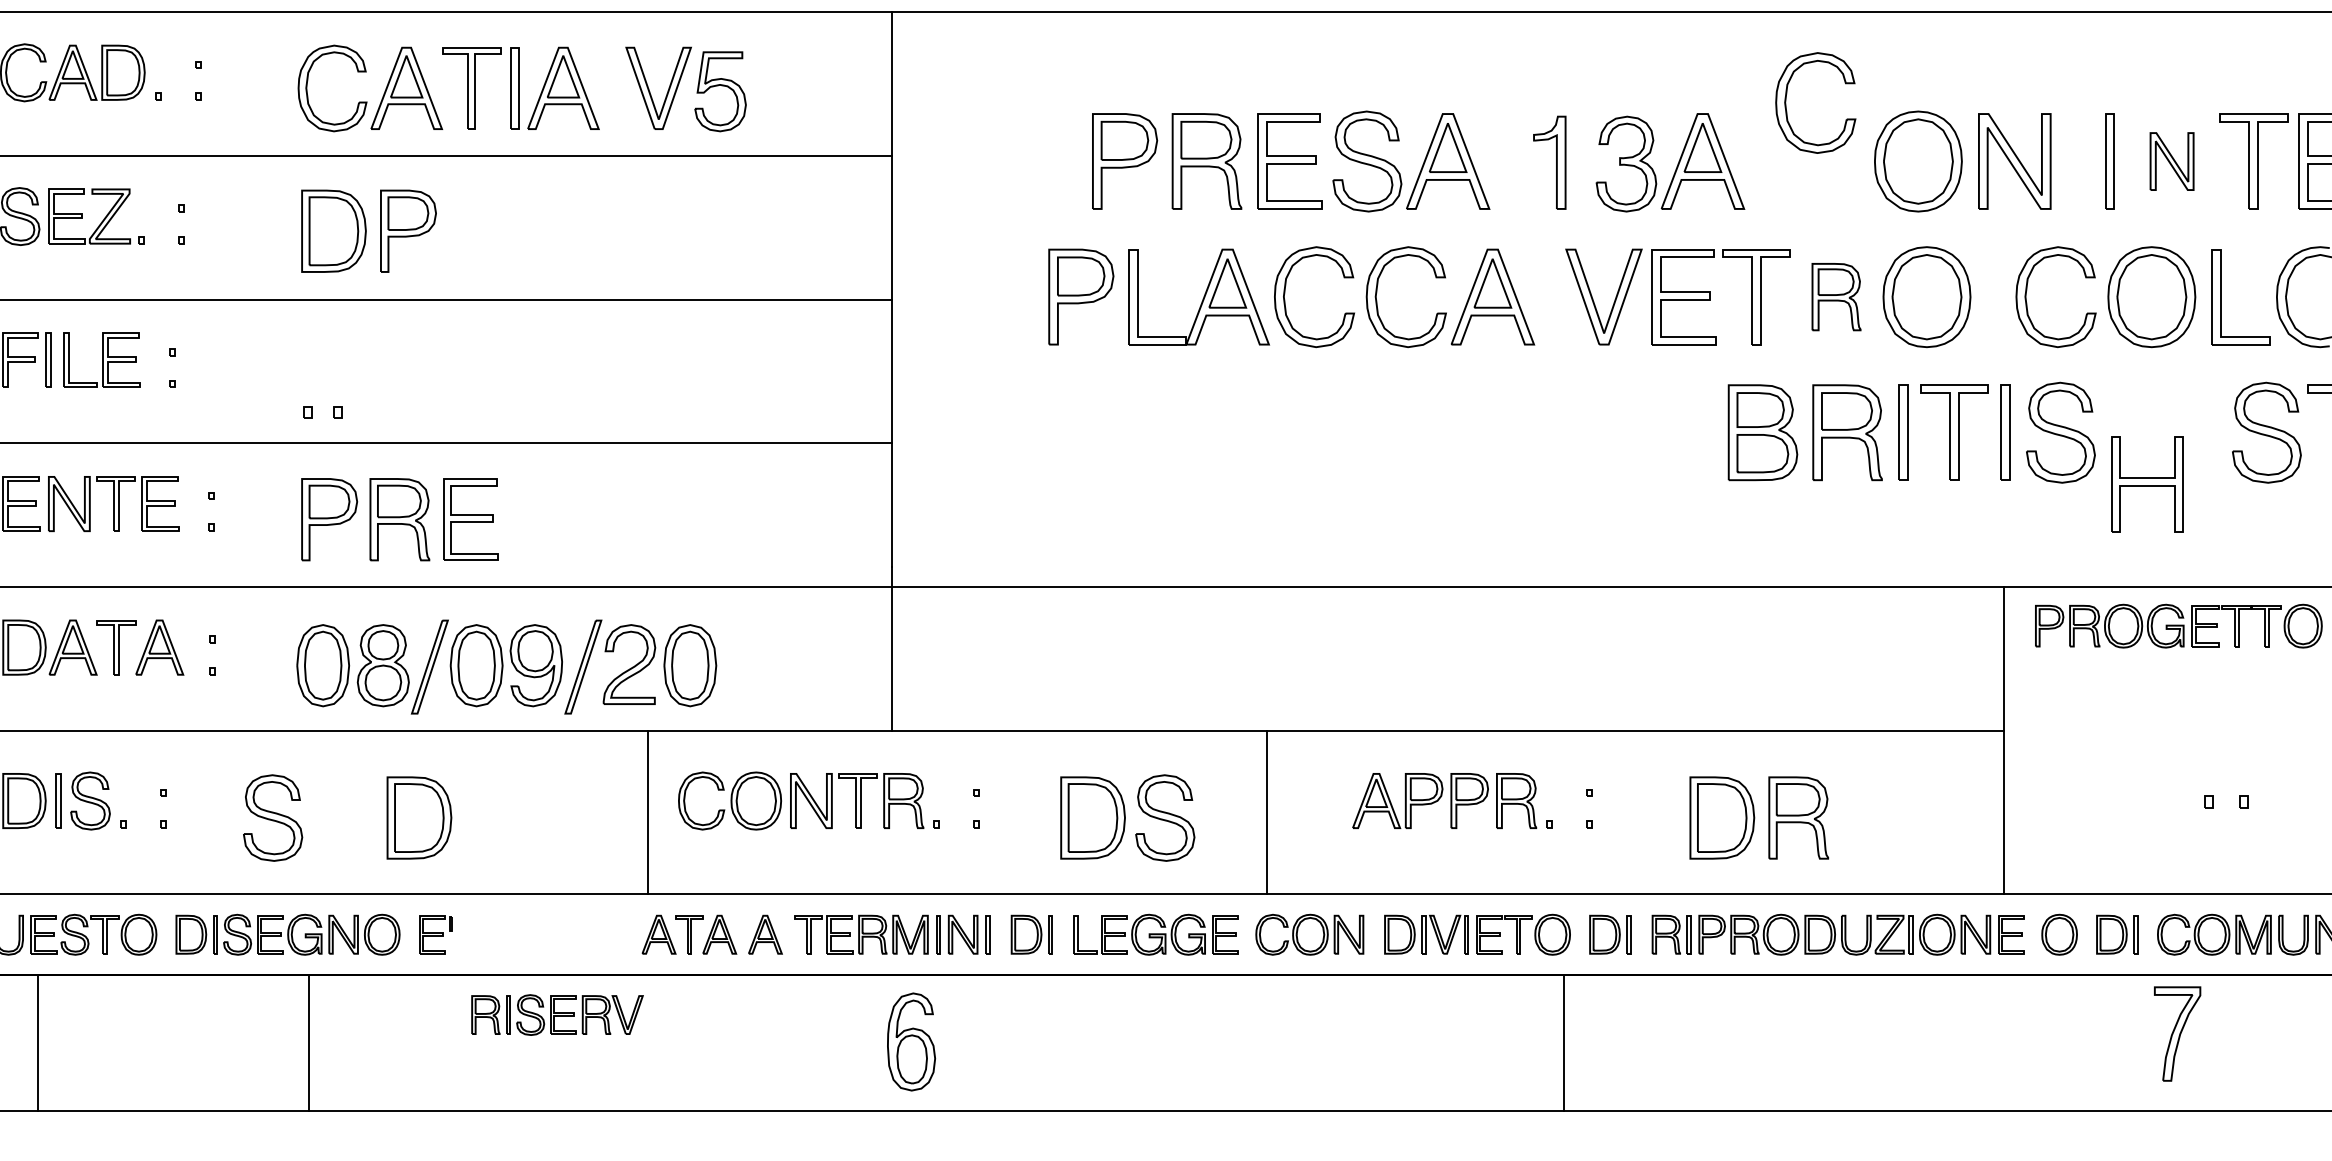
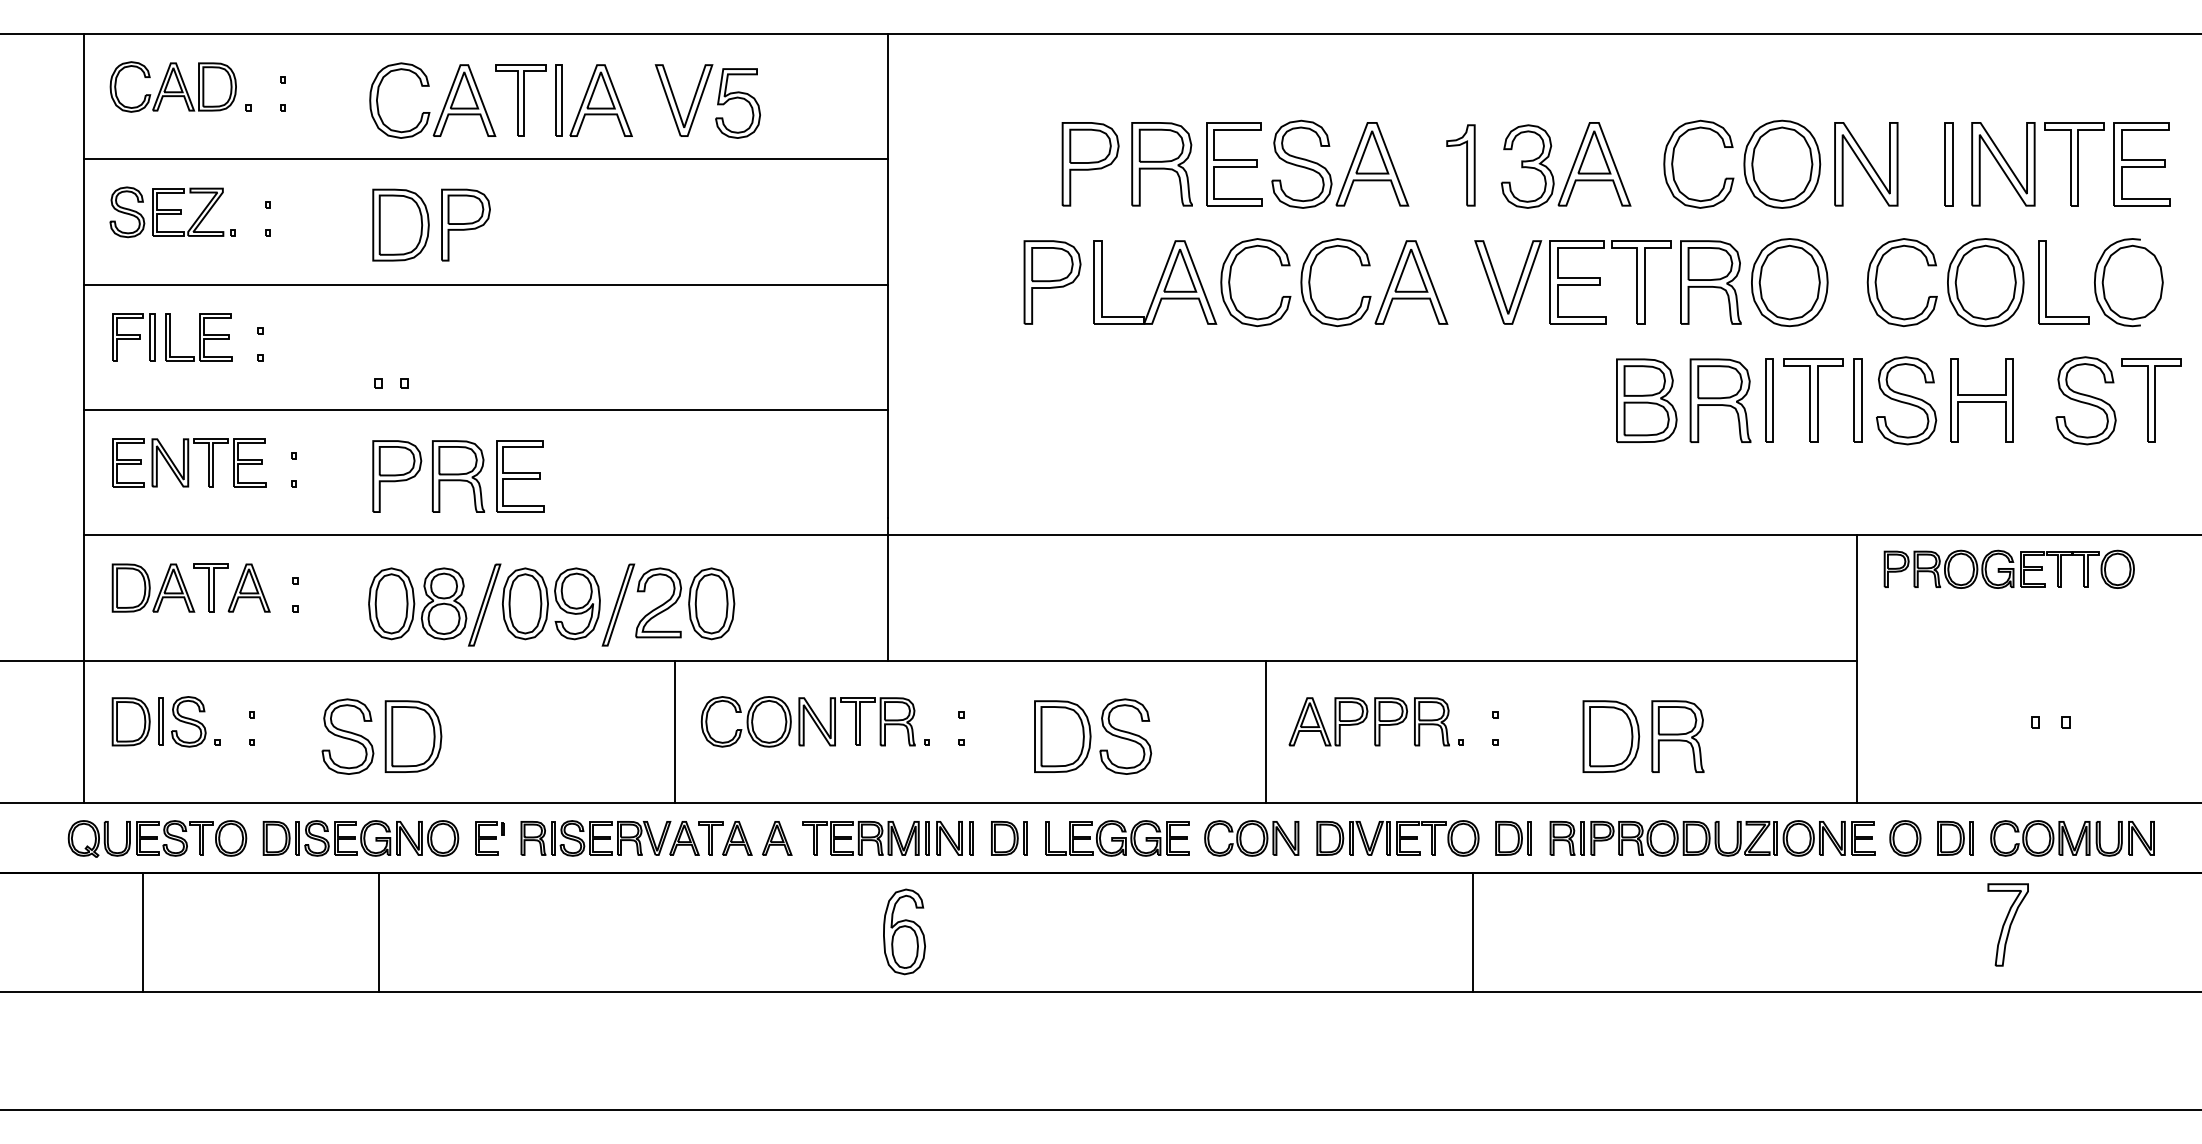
part: (1786, 102) -> (1673, 163), moved
part: (2172, 161) -> (2003, 164), size x1.67
part: (1836, 297) -> (1710, 282), size x1.43
part: (2146, 484) -> (1981, 400), moved
line: (1267, 812) -> (1266, 731), moved
part: (419, 817) -> (413, 736), moved
part: (557, 1015) -> (595, 838), moved

